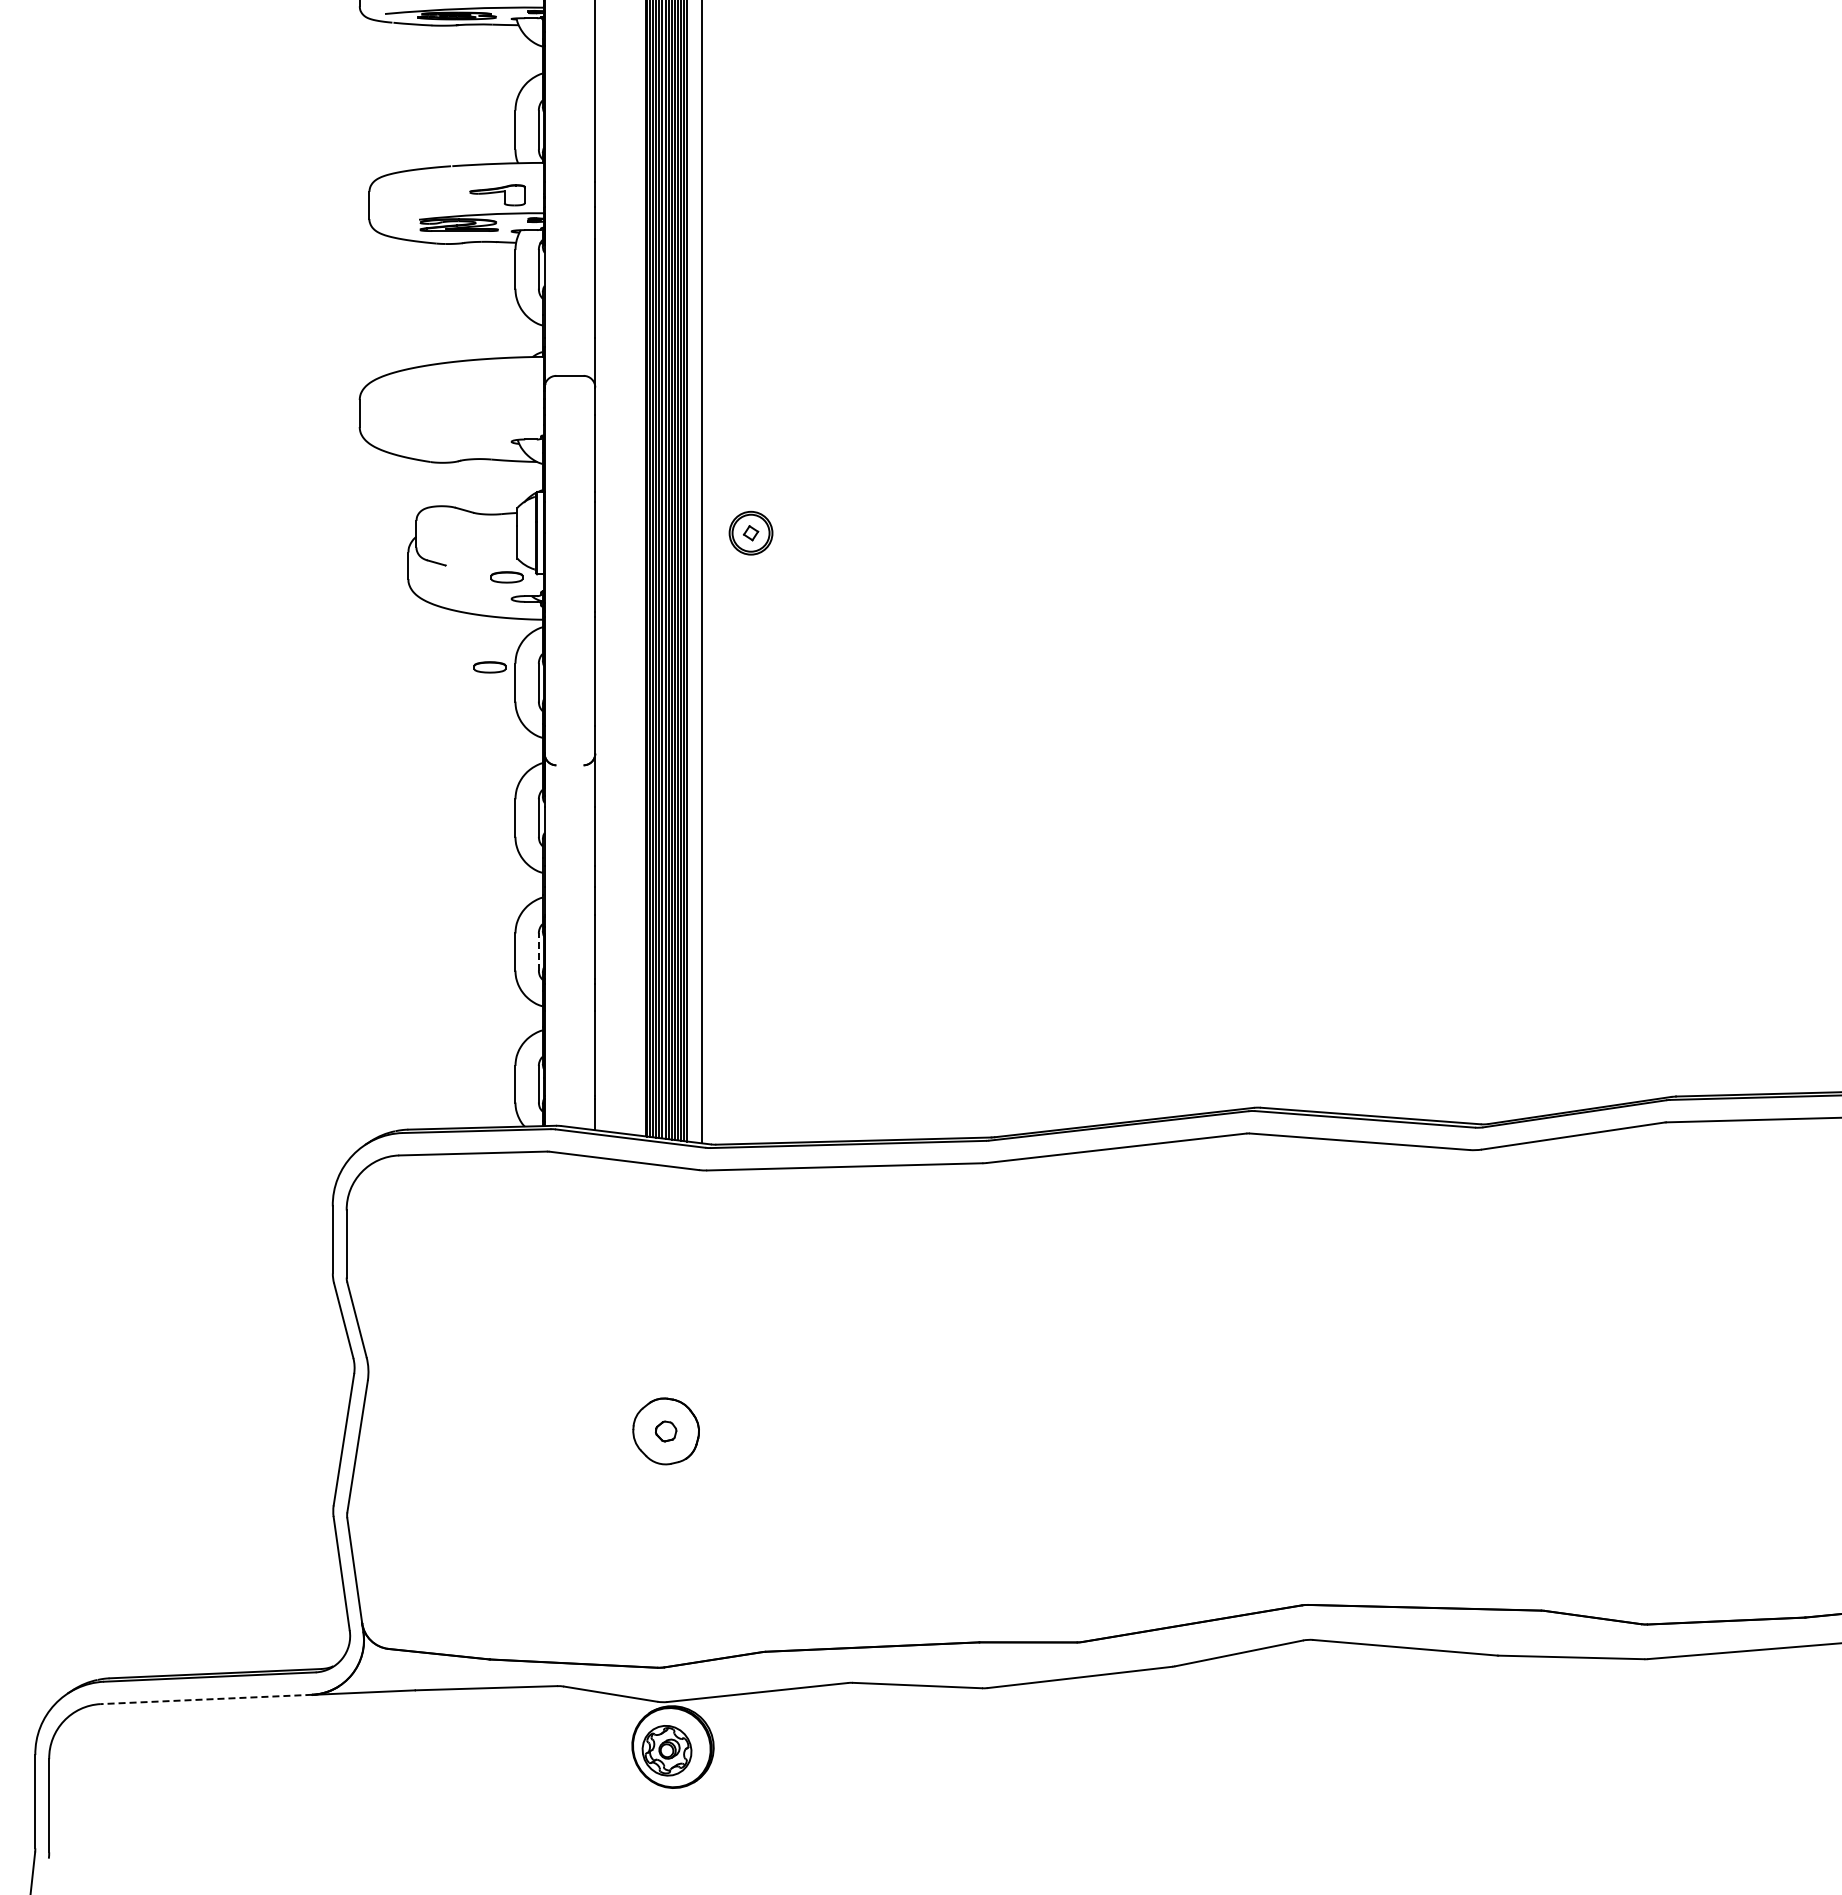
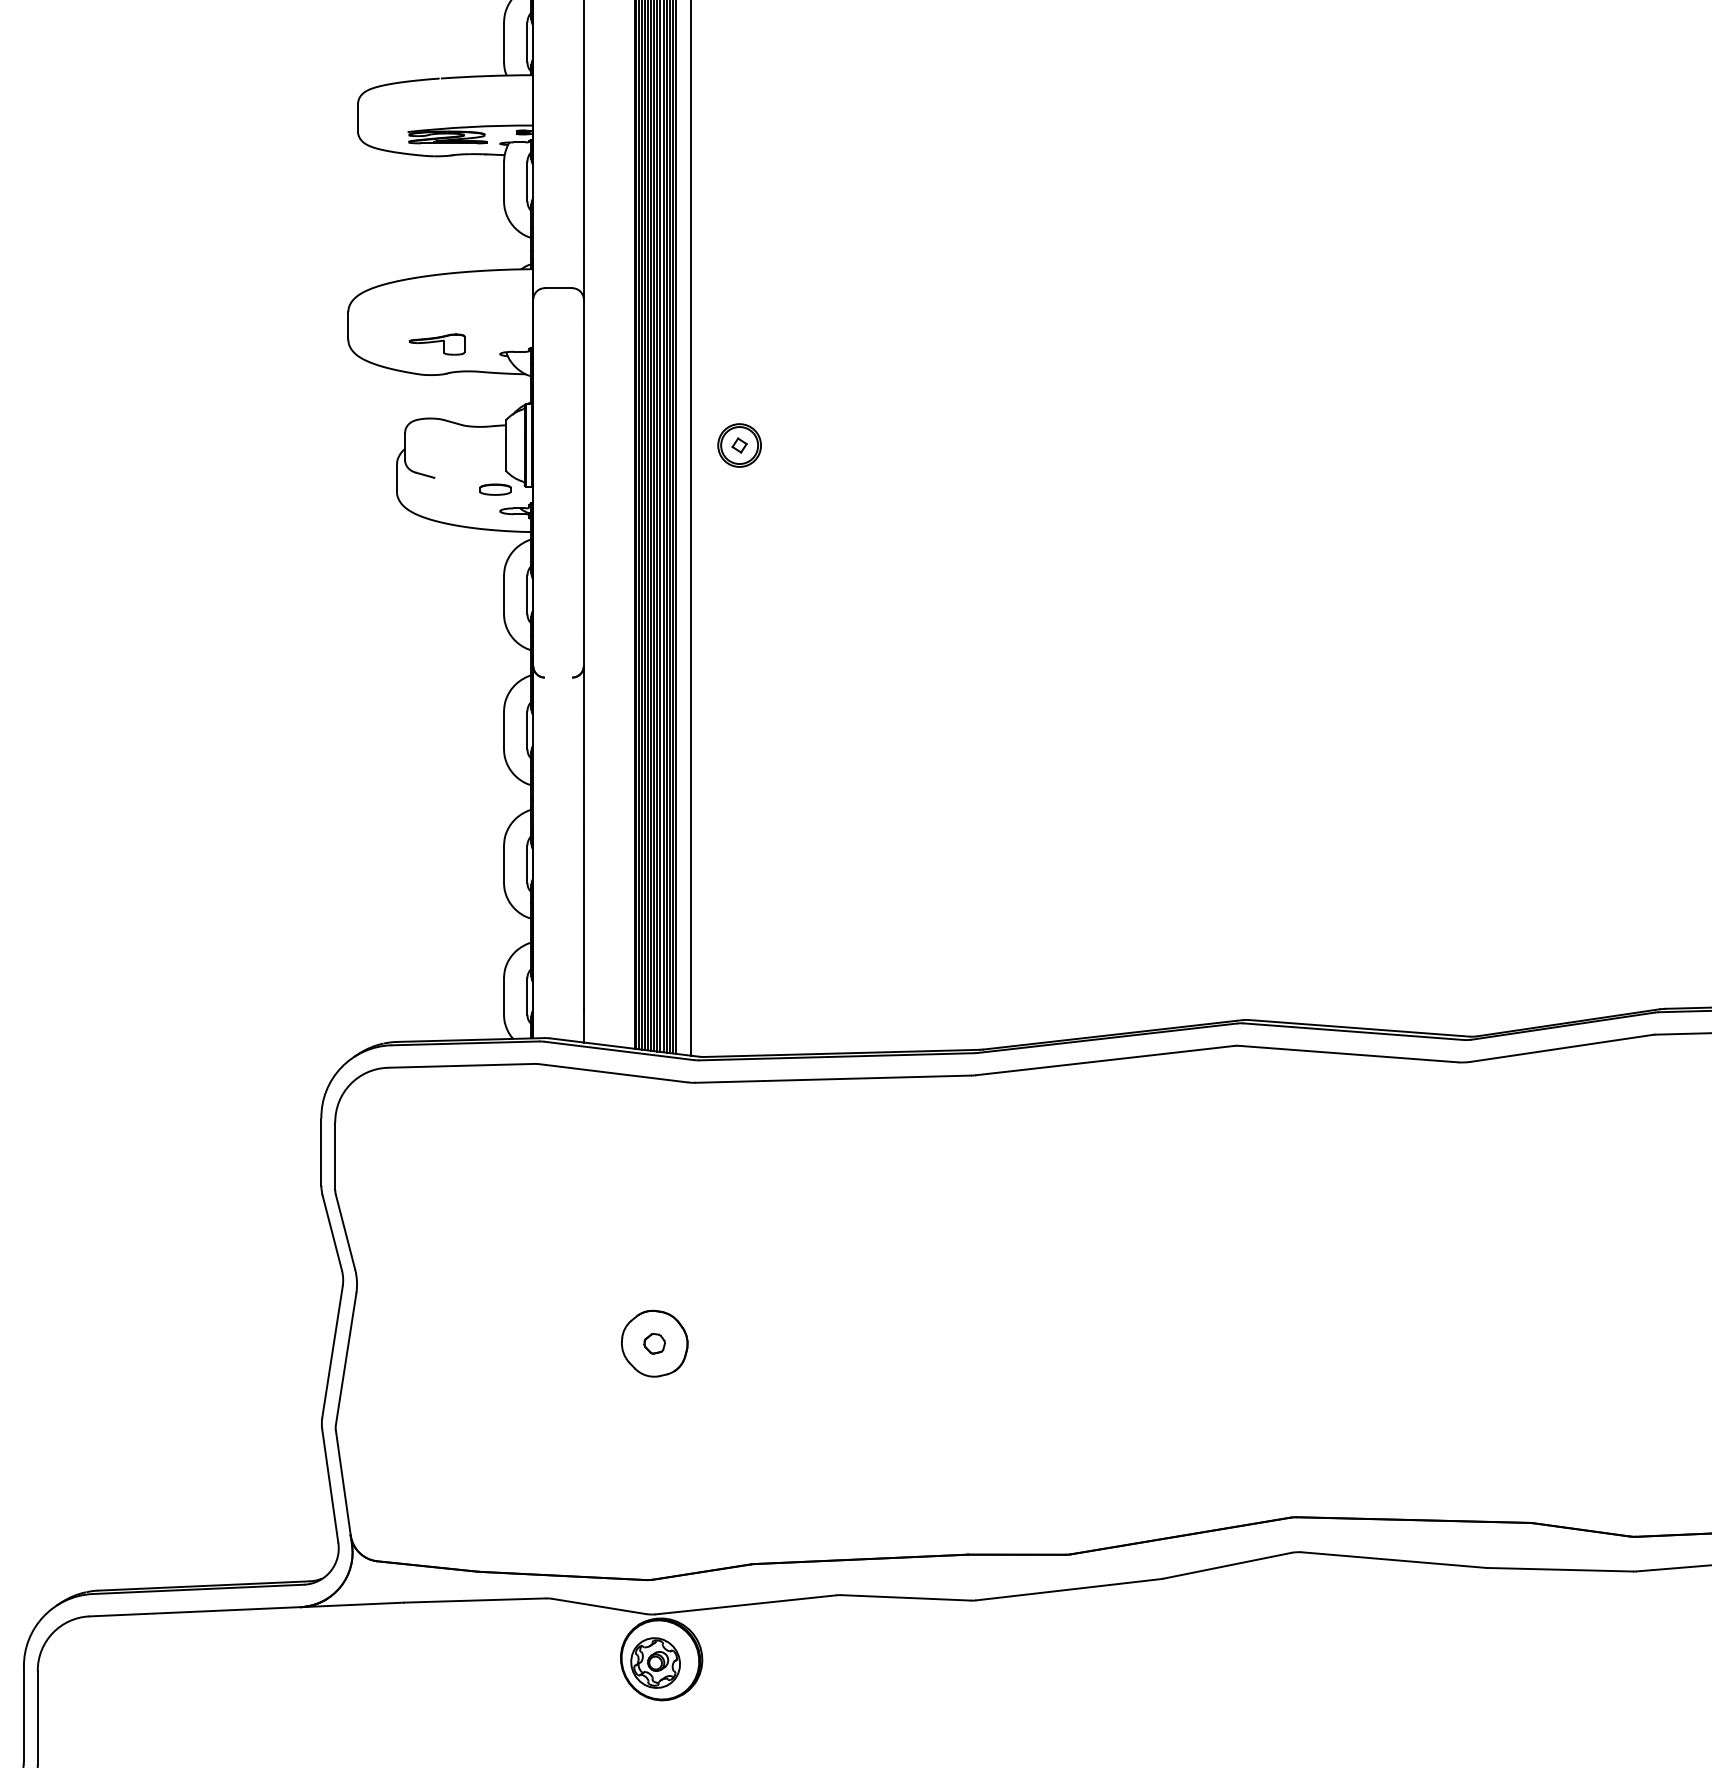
part: (497, 195) -> (437, 344), moved
part: (489, 667) -> (478, 579), removed
line: (538, 952) -> (527, 864), dashed -> solid
line: (206, 1699) -> (195, 1611), dashed -> solid

